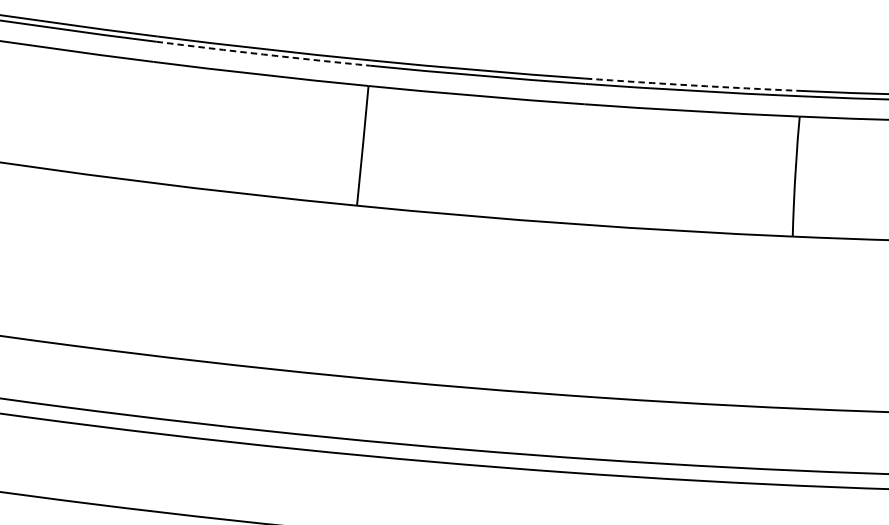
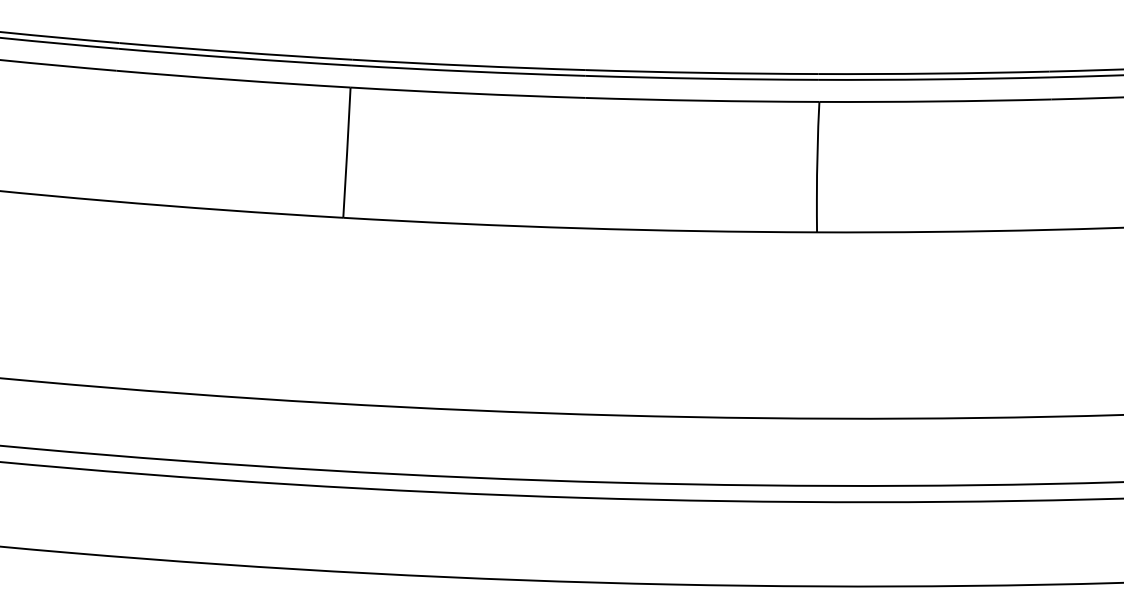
arc: (263, 54) -> (235, 57), dashed -> solid
arc: (693, 85) -> (702, 72), dashed -> solid

